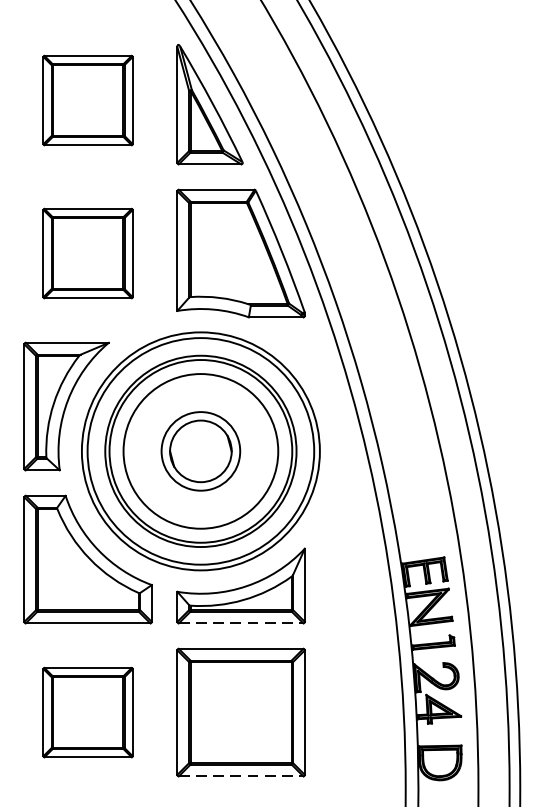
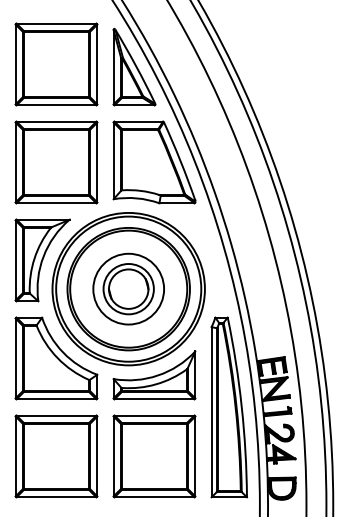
part: (88, 100) -> (56, 64), size x1.43
part: (88, 253) -> (56, 162), size x1.43
circle: (200, 450) -> (128, 288), size x0.71
line: (241, 623) -> (154, 399), dashed -> solid
part: (358, 636) -> (229, 407), added
part: (88, 712) -> (56, 456), size x1.43
line: (241, 776) -> (154, 497), dashed -> solid

